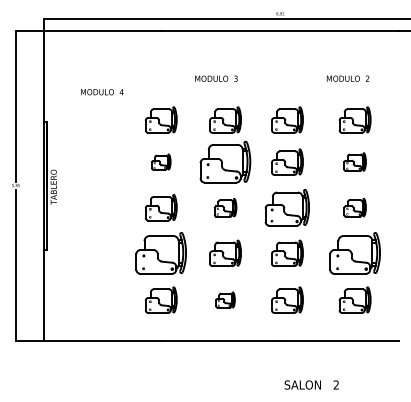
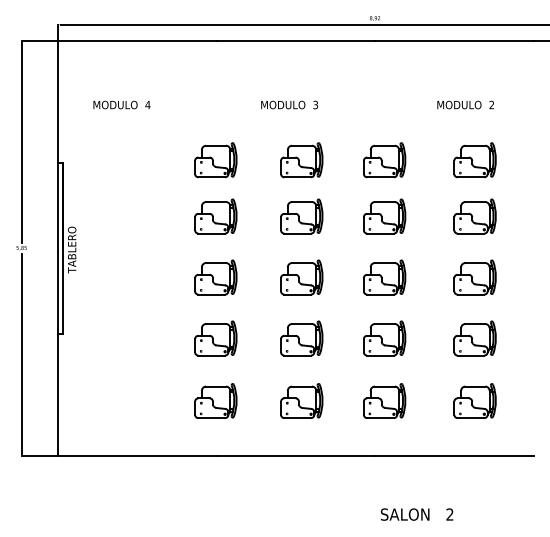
text: (101, 91) -> (121, 104), moved
part: (161, 162) -> (215, 216), size x1.67
part: (225, 162) -> (301, 216), size x0.62
part: (354, 162) -> (474, 216), size x1.43
part: (225, 207) -> (301, 277), size x1.43
part: (287, 207) -> (384, 277), size x0.71
part: (354, 207) -> (474, 277), size x1.43
part: (161, 253) -> (215, 338), size x0.62
part: (354, 253) -> (474, 338), size x0.62
part: (225, 299) -> (301, 400), size x1.67

